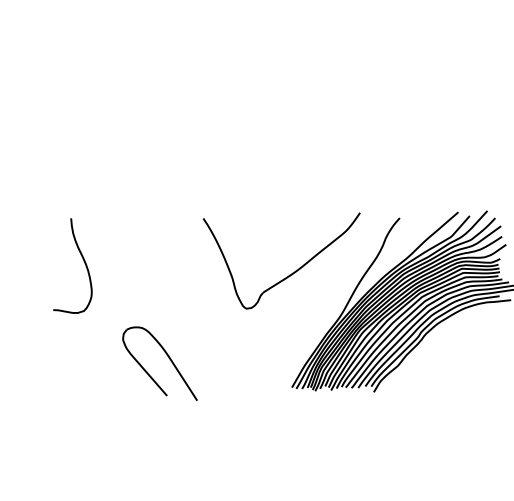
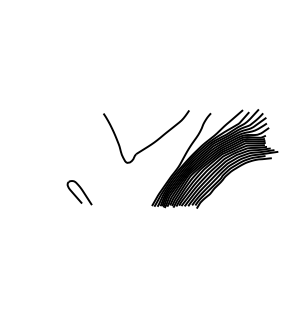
curve: (82, 262) -> (37, 137), removed
part: (159, 362) -> (79, 192), size x0.6

